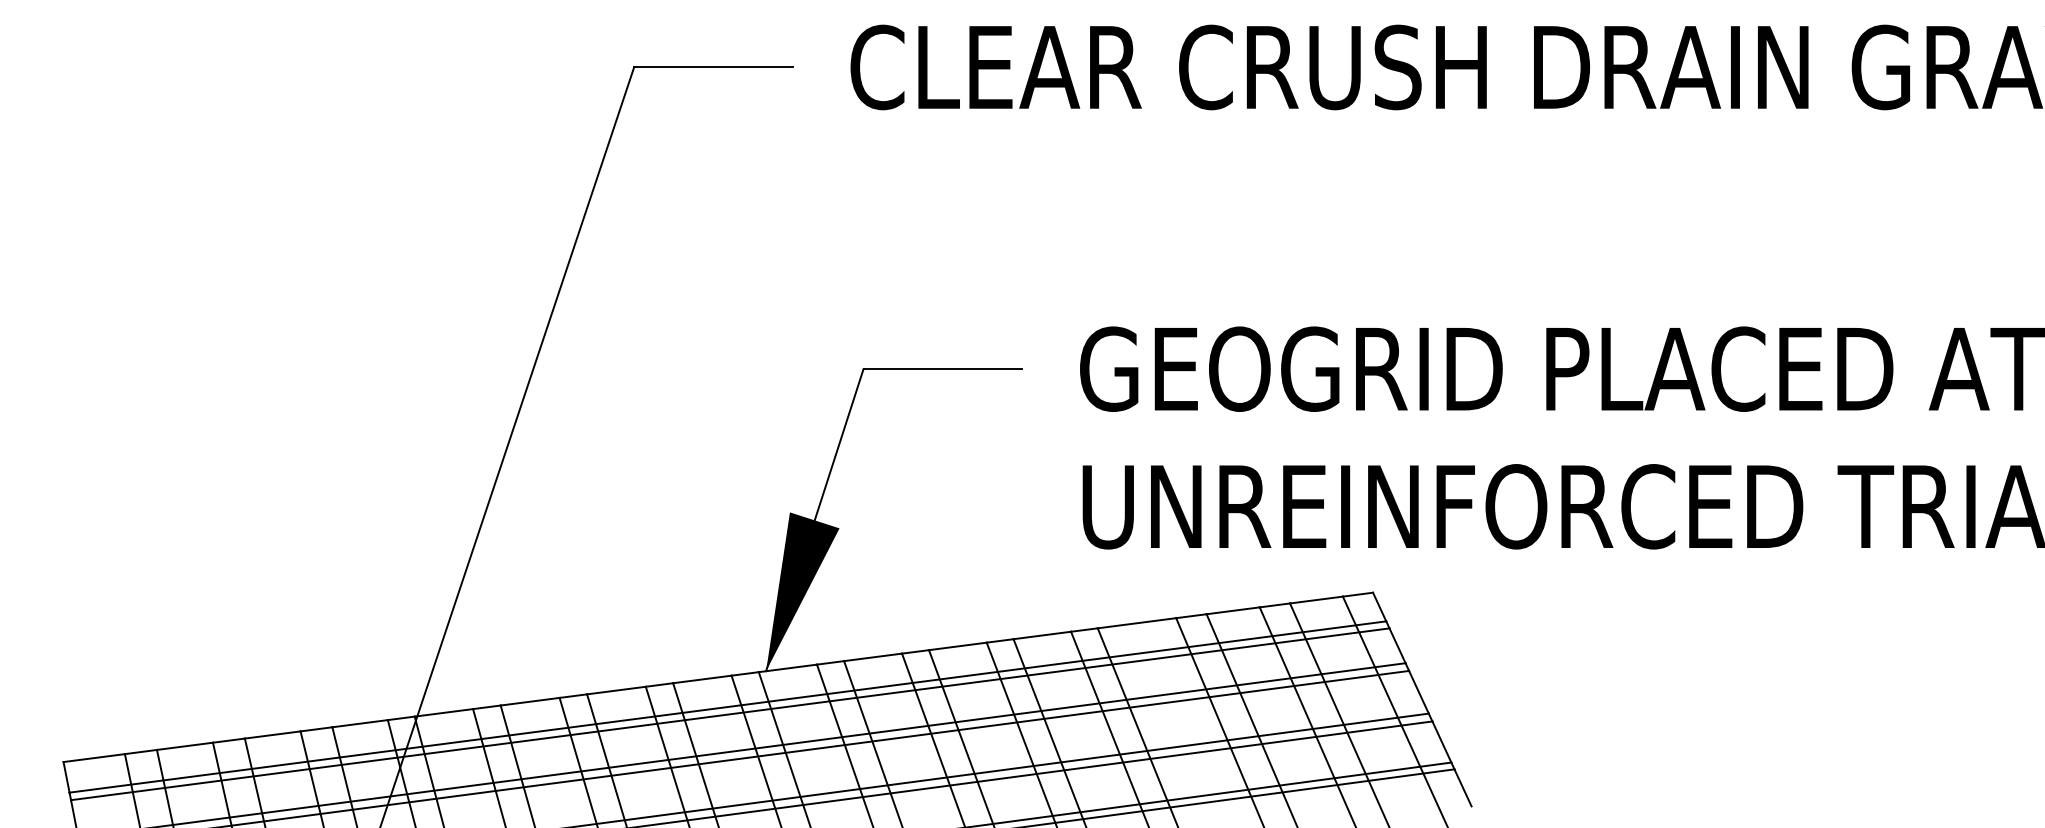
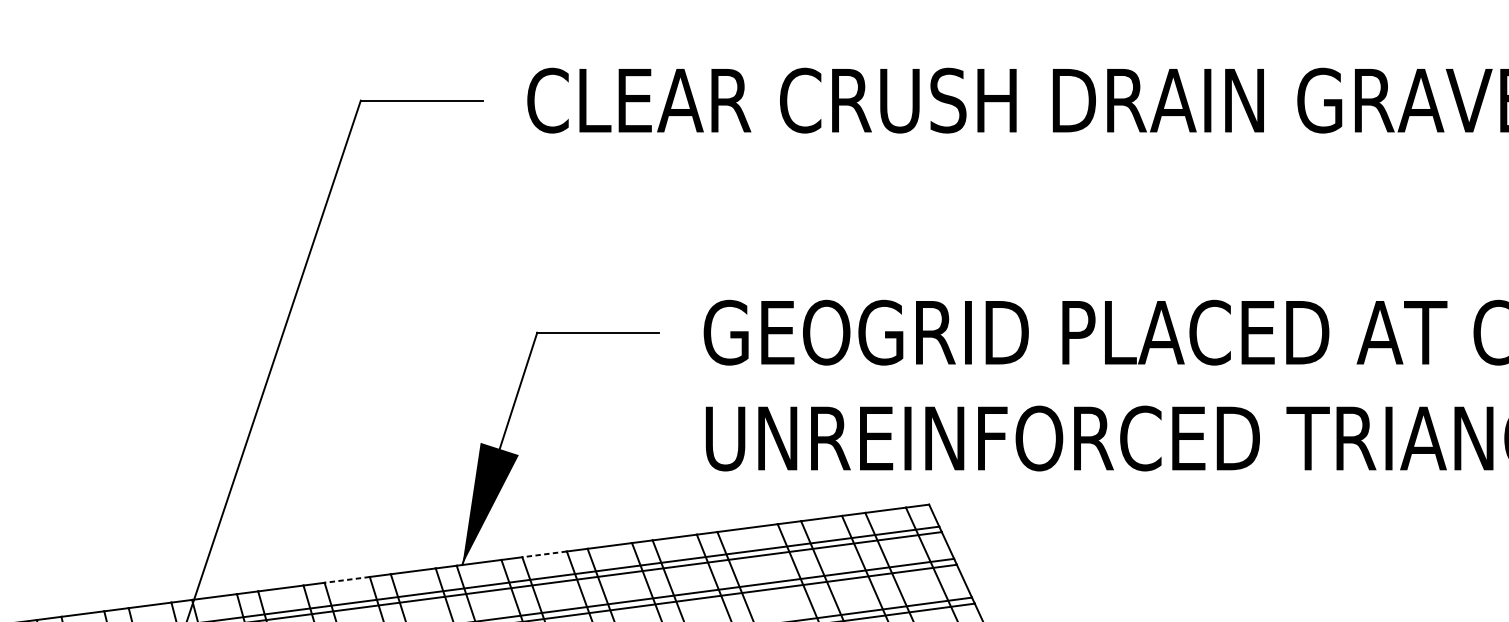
line: (872, 657) -> (544, 554), solid -> dashed
line: (616, 690) -> (347, 579), solid -> dashed

